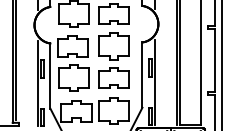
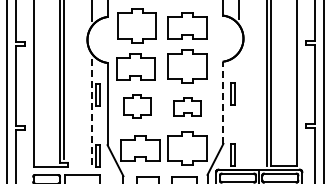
line: (142, 74) -> (223, 102), solid -> dashed
part: (73, 78) -> (136, 106), size x0.7
part: (113, 78) -> (187, 106), size x0.7
line: (155, 82) -> (239, 111), removed
line: (37, 83) -> (91, 113), solid -> dashed

